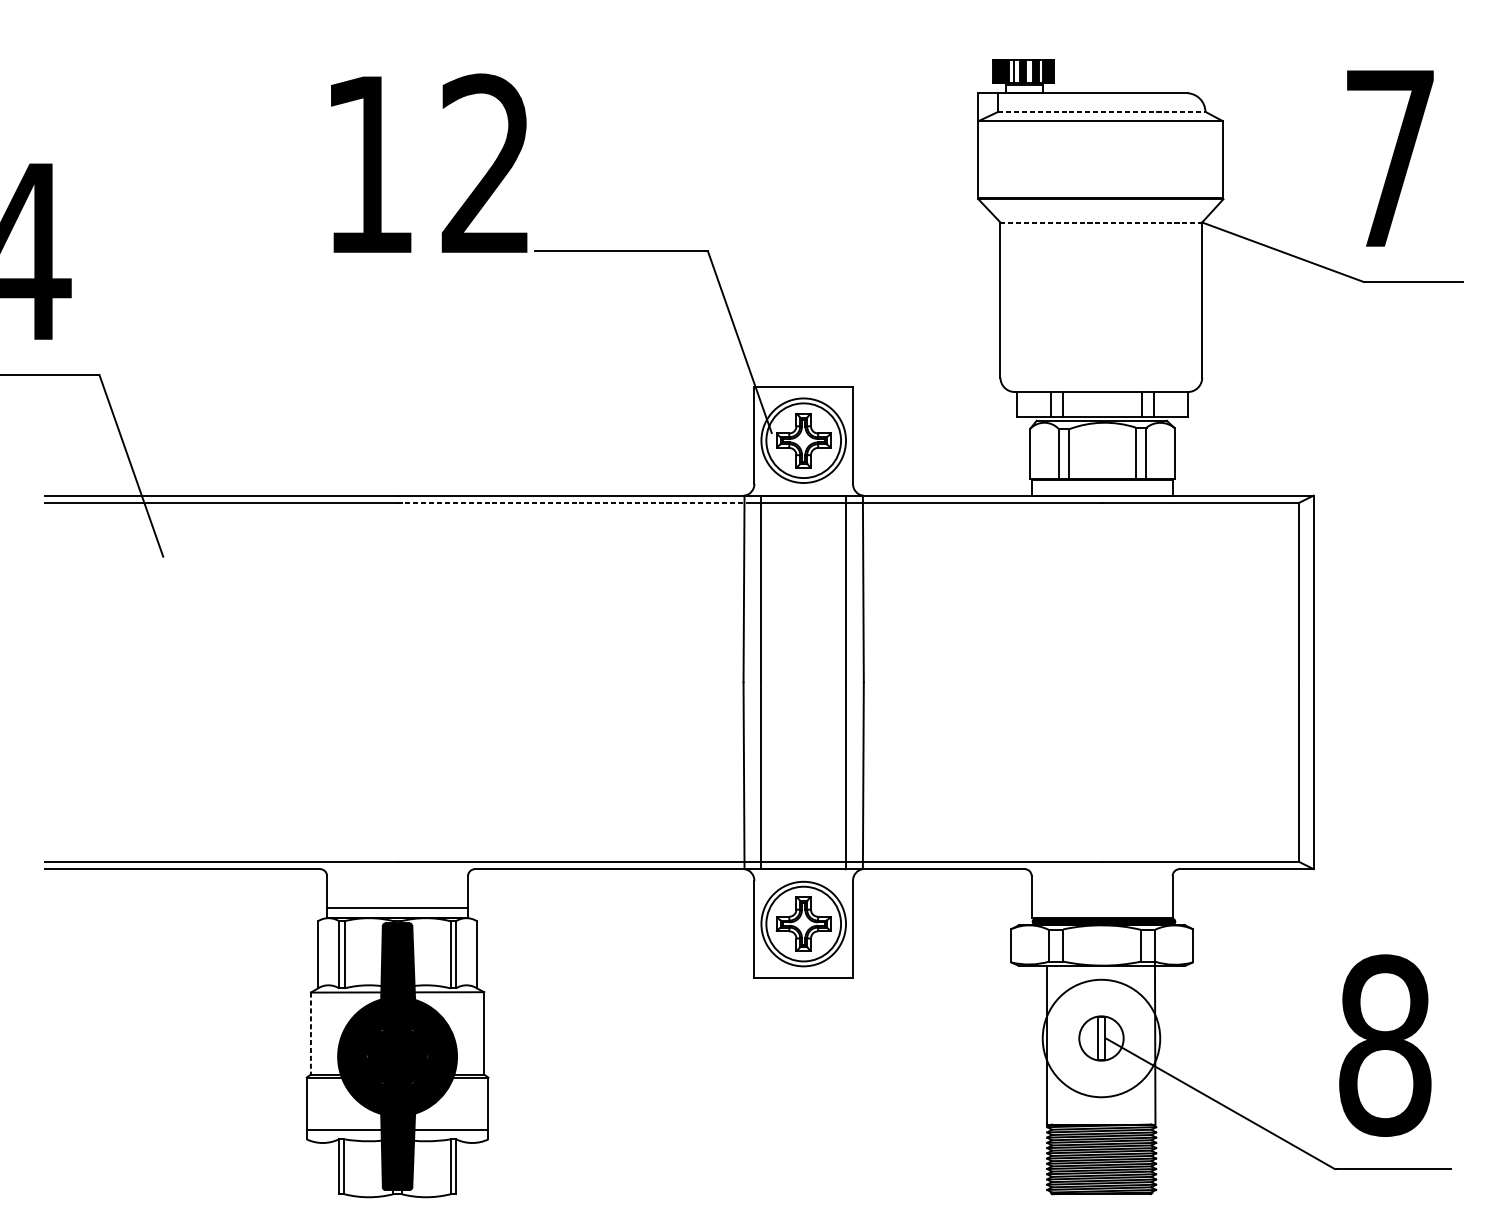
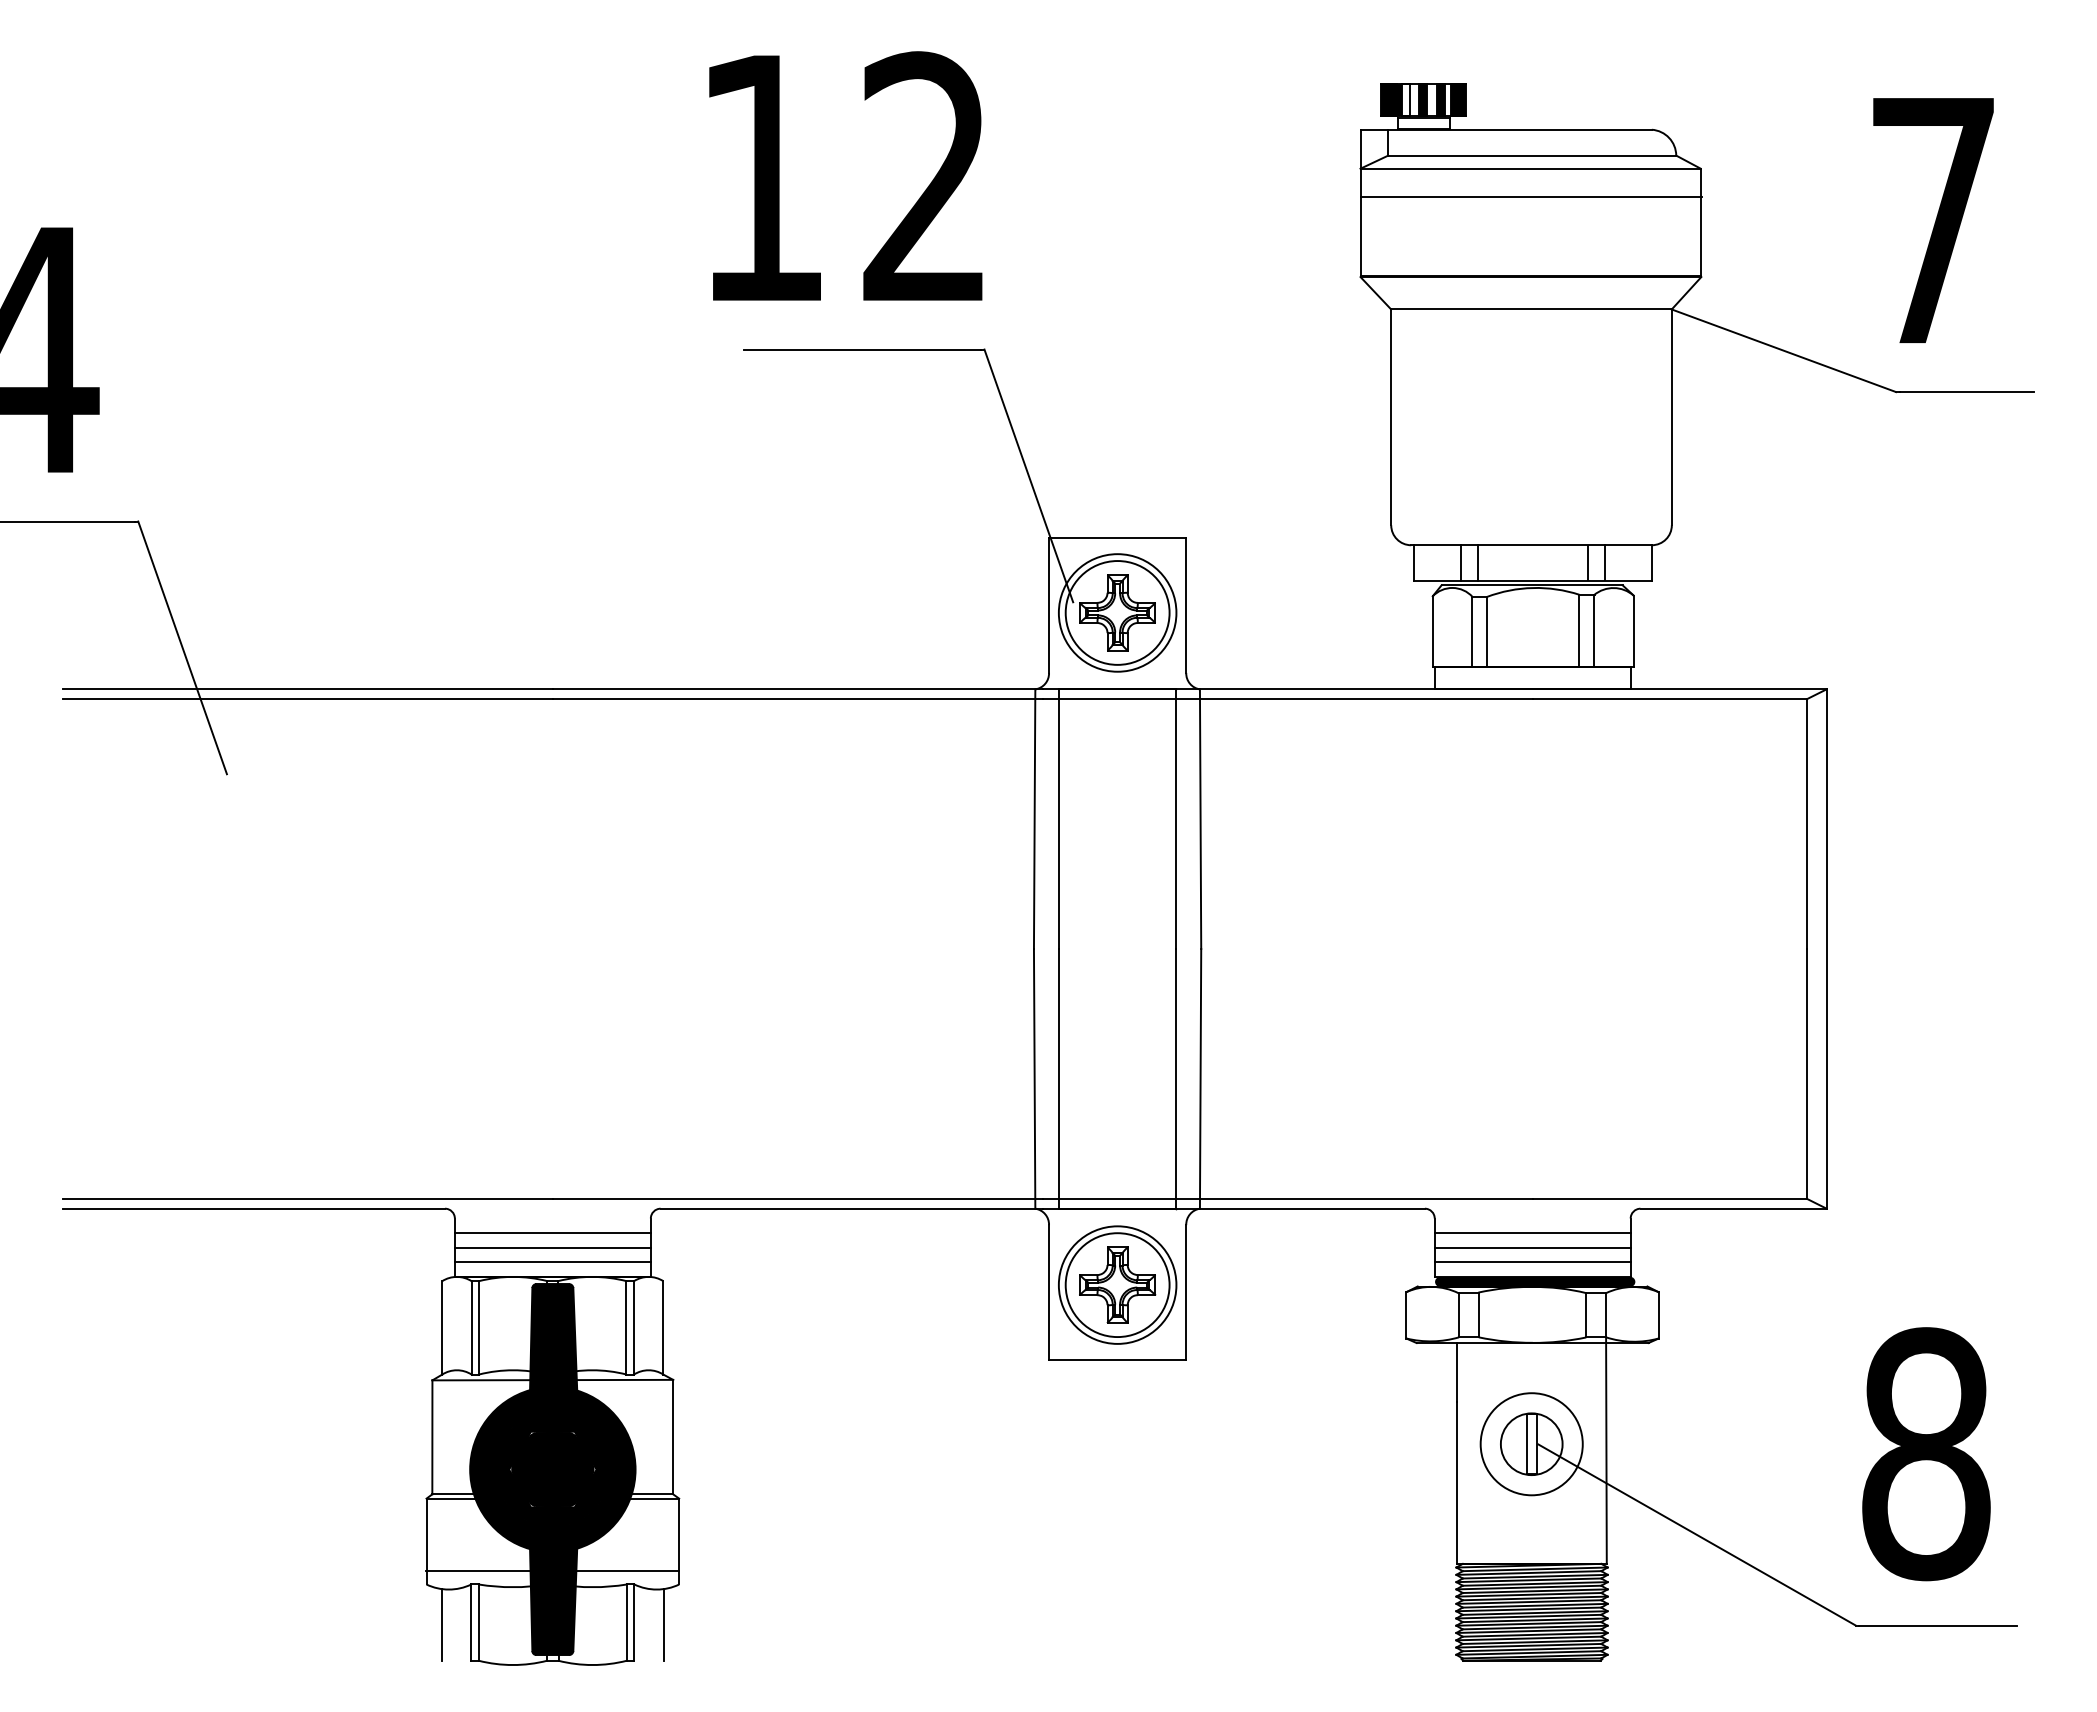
line: (1102, 111) -> (1532, 155), dashed -> solid
line: (1101, 141) -> (1531, 196), added
text: (428, 162) -> (845, 175), moved
line: (1101, 222) -> (1531, 309), dashed -> solid
line: (573, 502) -> (797, 699), dashed -> solid
line: (397, 886) -> (552, 1233), added
line: (1102, 886) -> (1532, 1233), added
line: (397, 897) -> (552, 1247), added
line: (1102, 897) -> (1532, 1247), added
line: (1102, 907) -> (1532, 1262), added
line: (311, 1033) -> (432, 1437), dashed -> solid
circle: (1101, 1038) -> (1531, 1444), size x0.62
line: (317, 1168) -> (441, 1624), added
line: (477, 1168) -> (663, 1624), added

